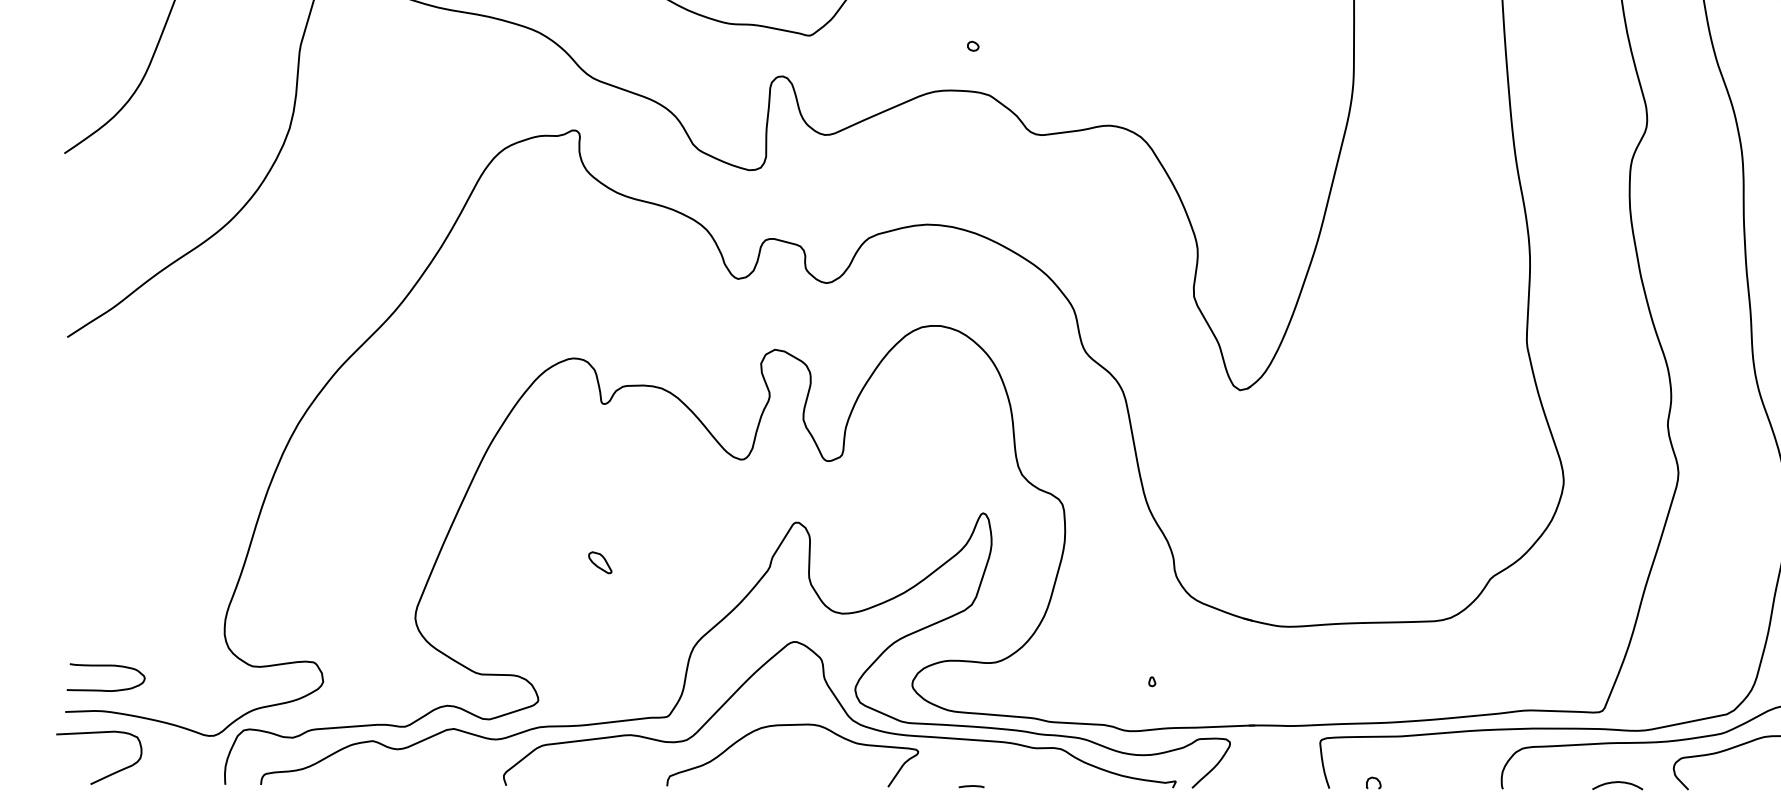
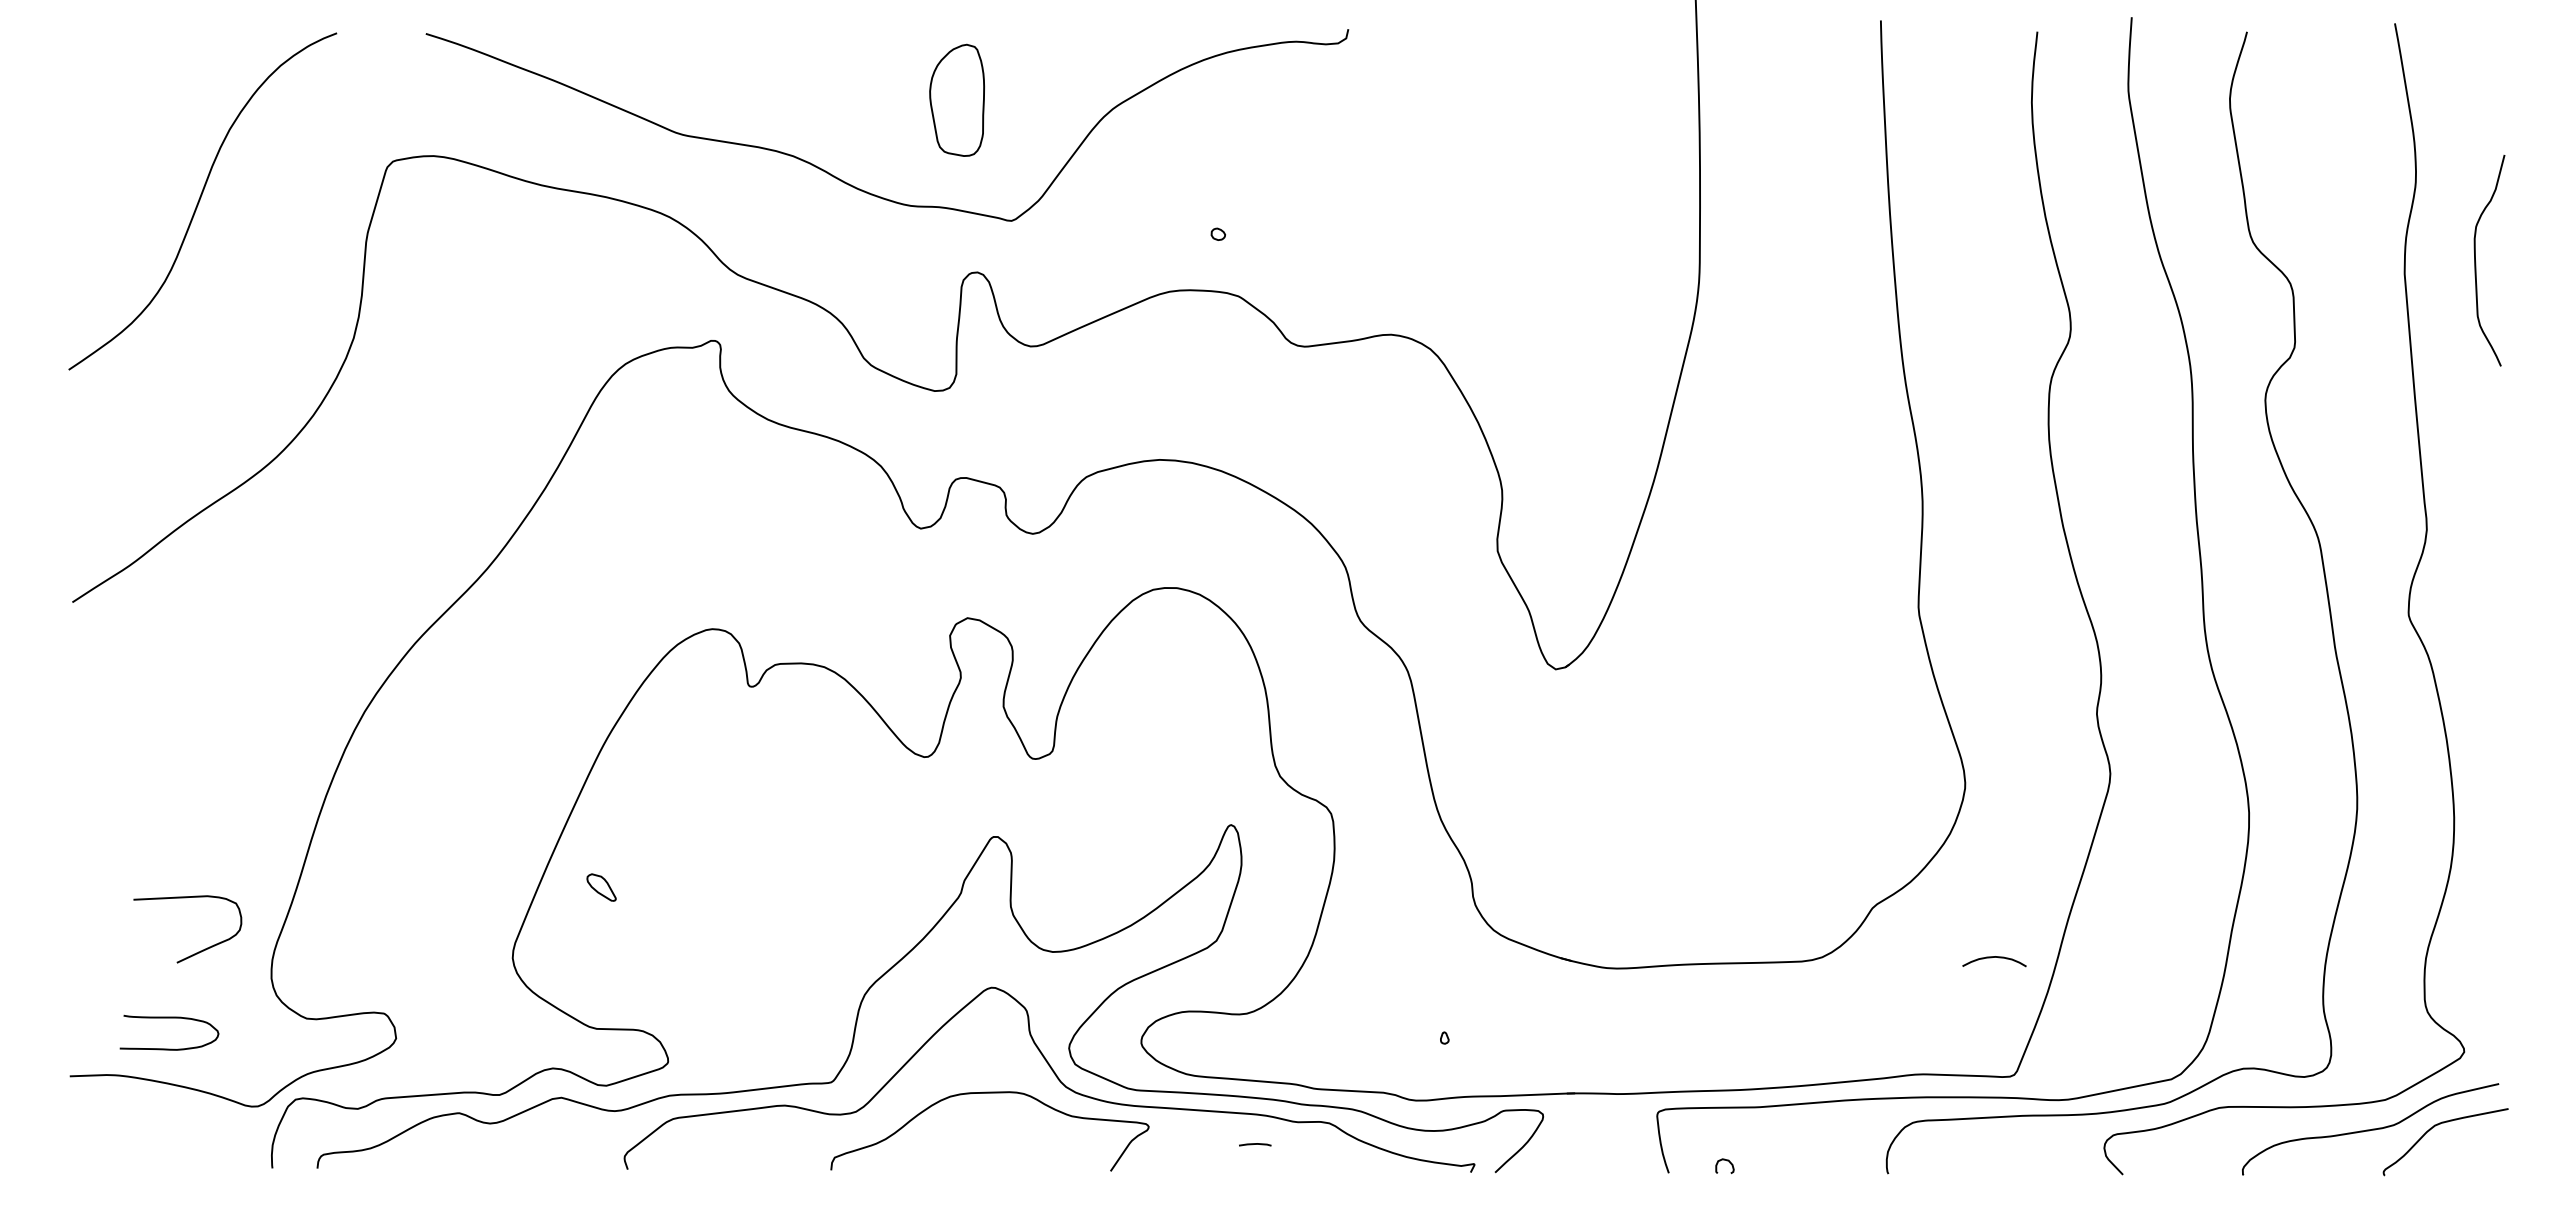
part: (600, 562) -> (601, 887), moved
curve: (106, 666) -> (169, 1018), moved
curve: (107, 775) -> (198, 951), moved
curve: (1617, 782) -> (1994, 957), moved
line: (971, 786) -> (1255, 1144), moved

